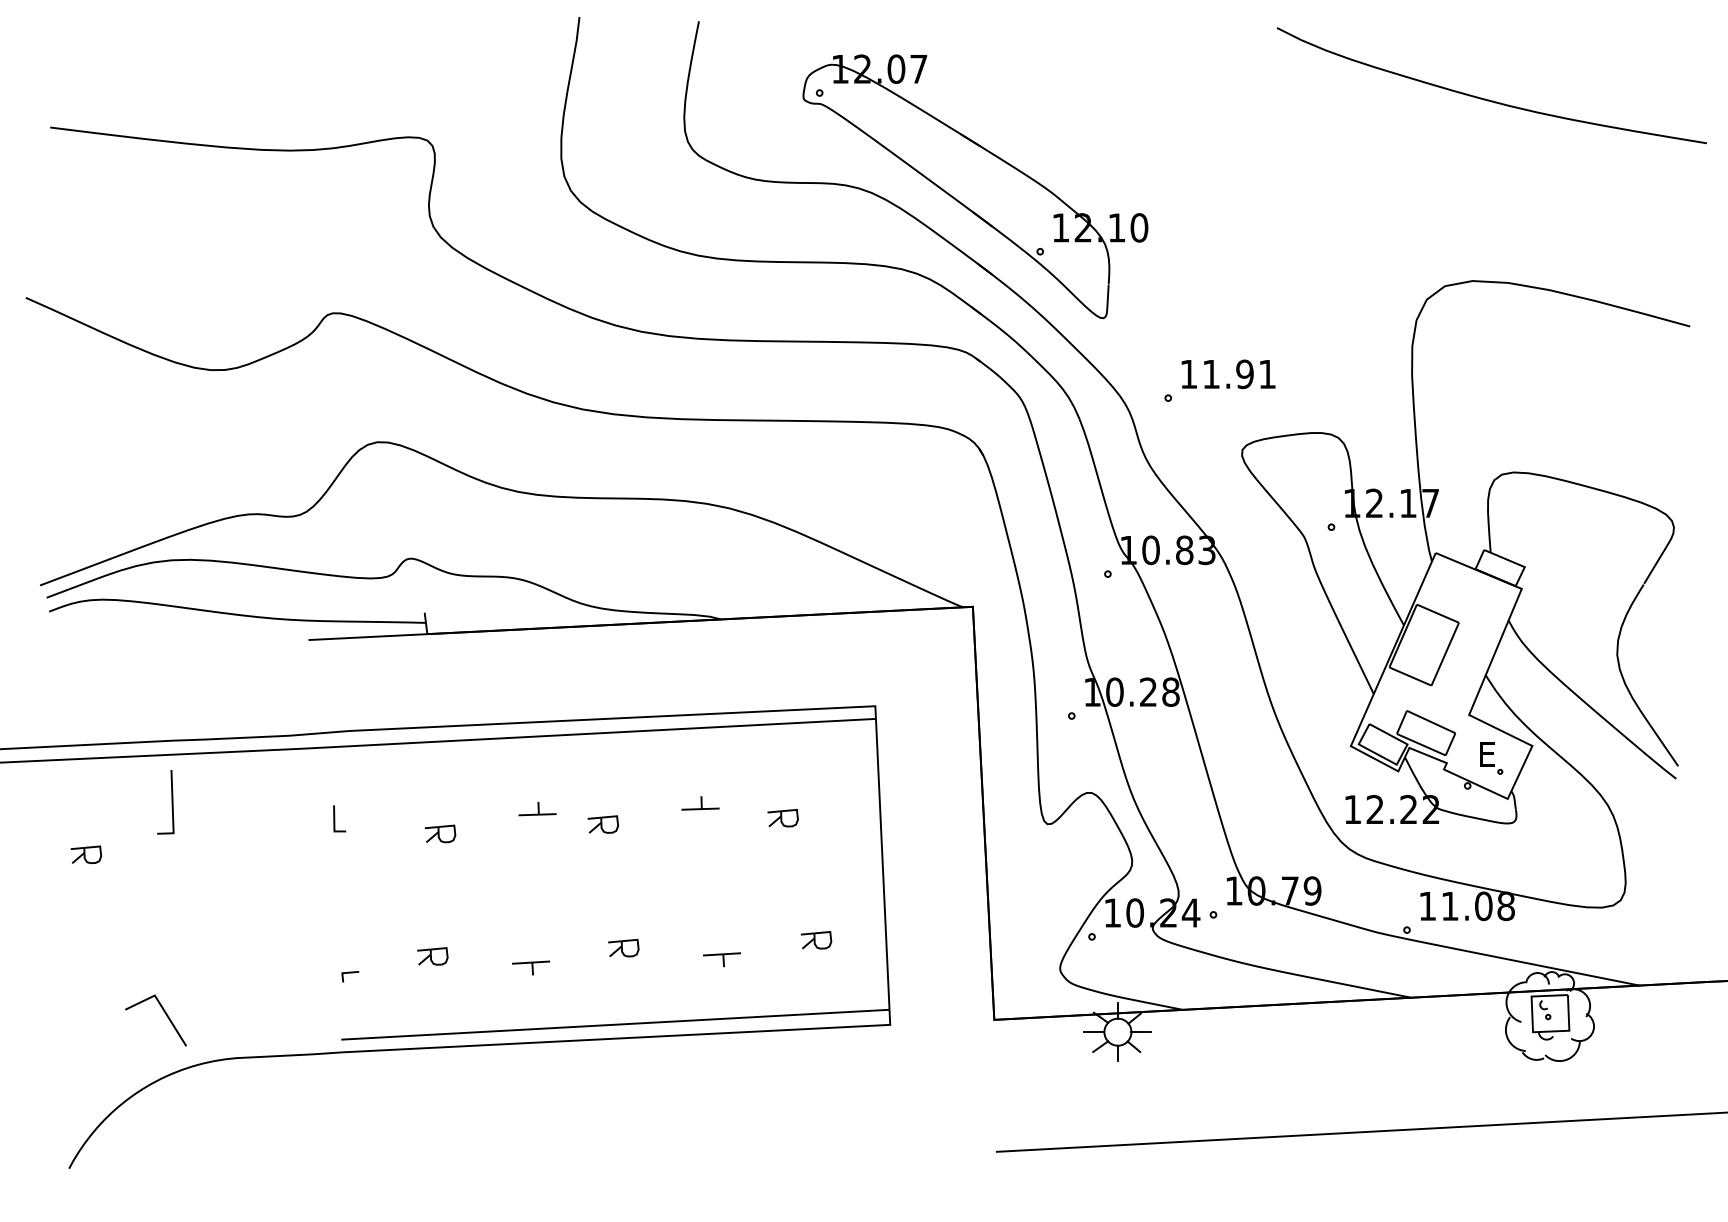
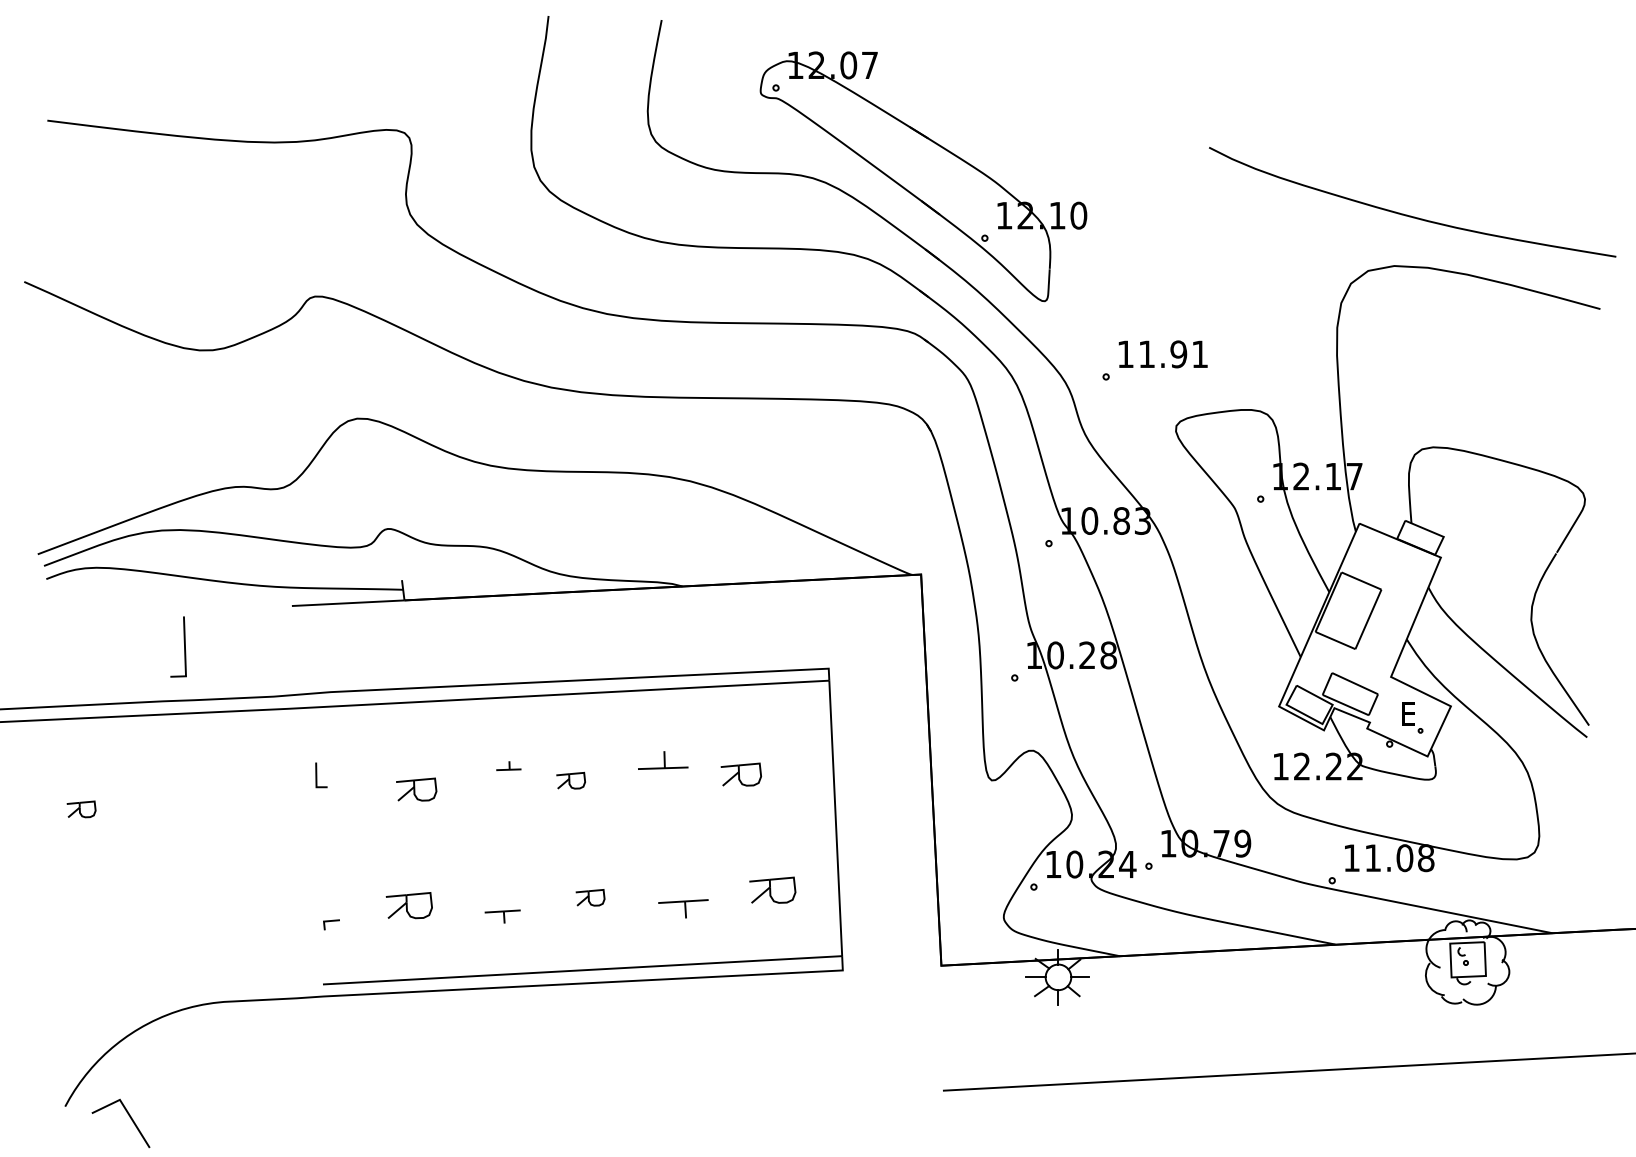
curve: (1489, 99) -> (1410, 215), moved
line: (171, 802) -> (183, 647), moved
part: (700, 803) -> (663, 760), size x1.4
part: (537, 808) -> (508, 765), size x0.7
part: (782, 818) -> (740, 775), size x1.4
part: (440, 833) -> (416, 789), size x1.4
part: (816, 940) -> (773, 890), size x1.6
part: (432, 956) -> (409, 905), size x1.6
part: (722, 959) -> (683, 908), size x1.4
line: (164, 1013) -> (129, 1116), moved

